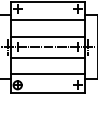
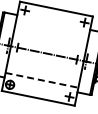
line: (47, 20) -> (52, 27), removed
line: (47, 36) -> (48, 42), removed
line: (47, 58) -> (44, 64), removed
line: (48, 74) -> (42, 80), solid -> dashed

